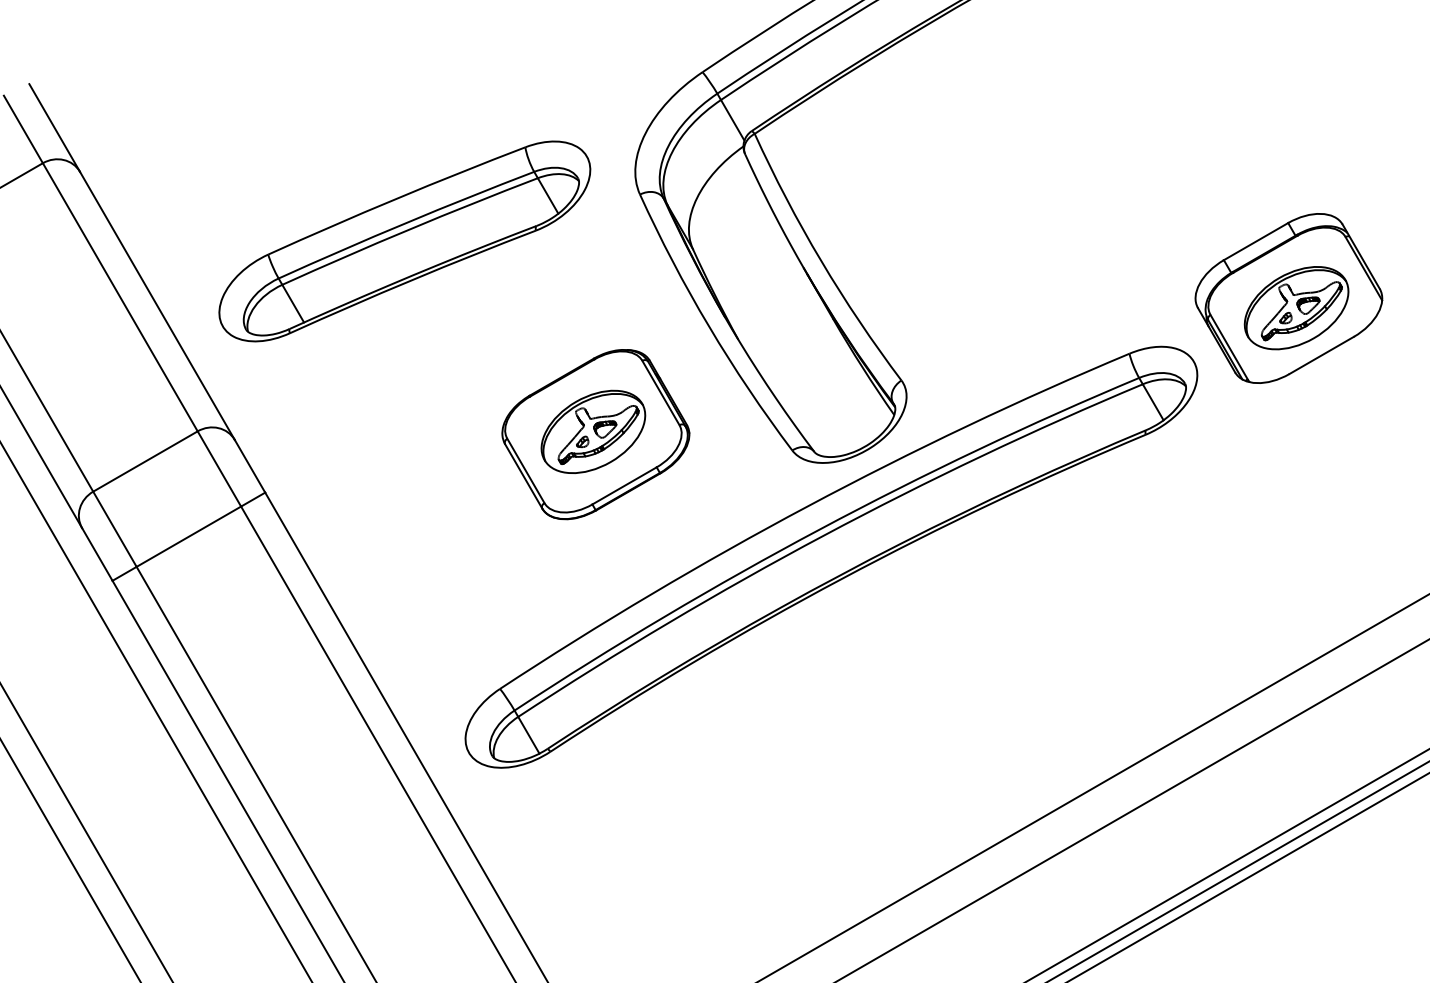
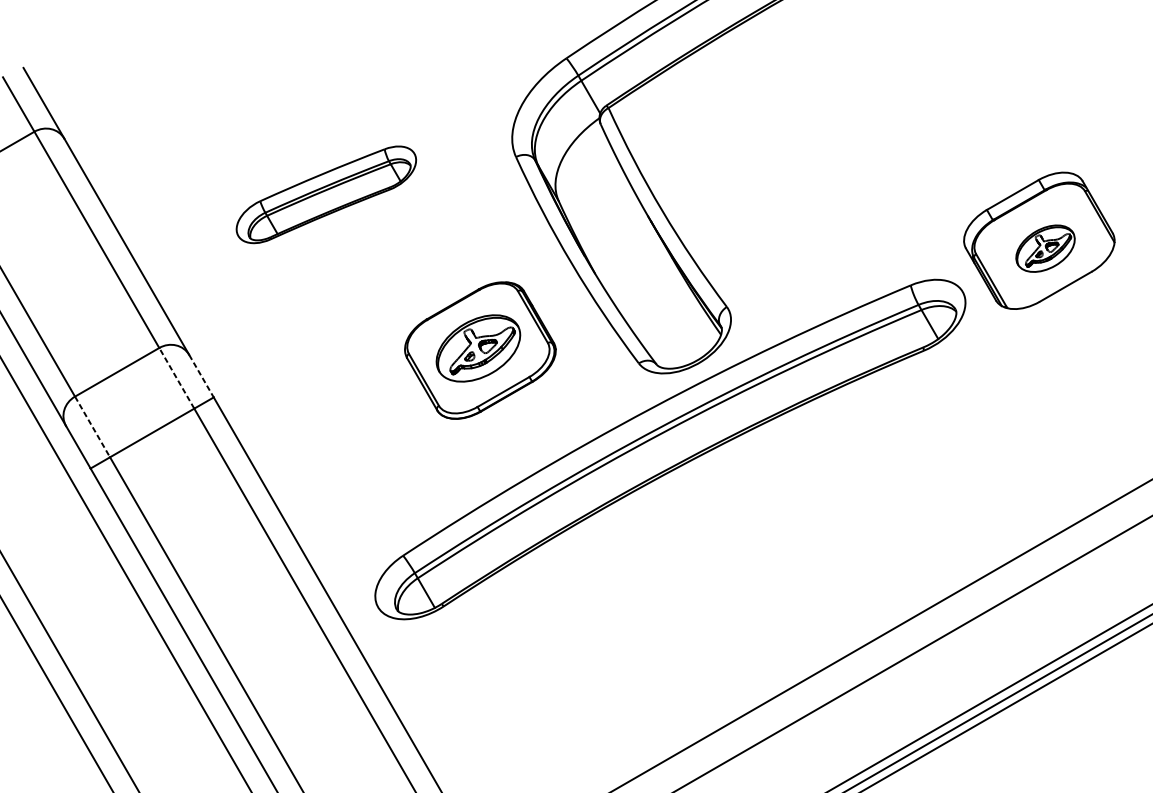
part: (404, 241) -> (326, 194), size x0.6
part: (1296, 308) -> (1045, 248), size x0.7
line: (250, 466) -> (201, 376), solid -> dashed
line: (219, 468) -> (176, 377), solid -> dashed
line: (115, 529) -> (93, 427), solid -> dashed

